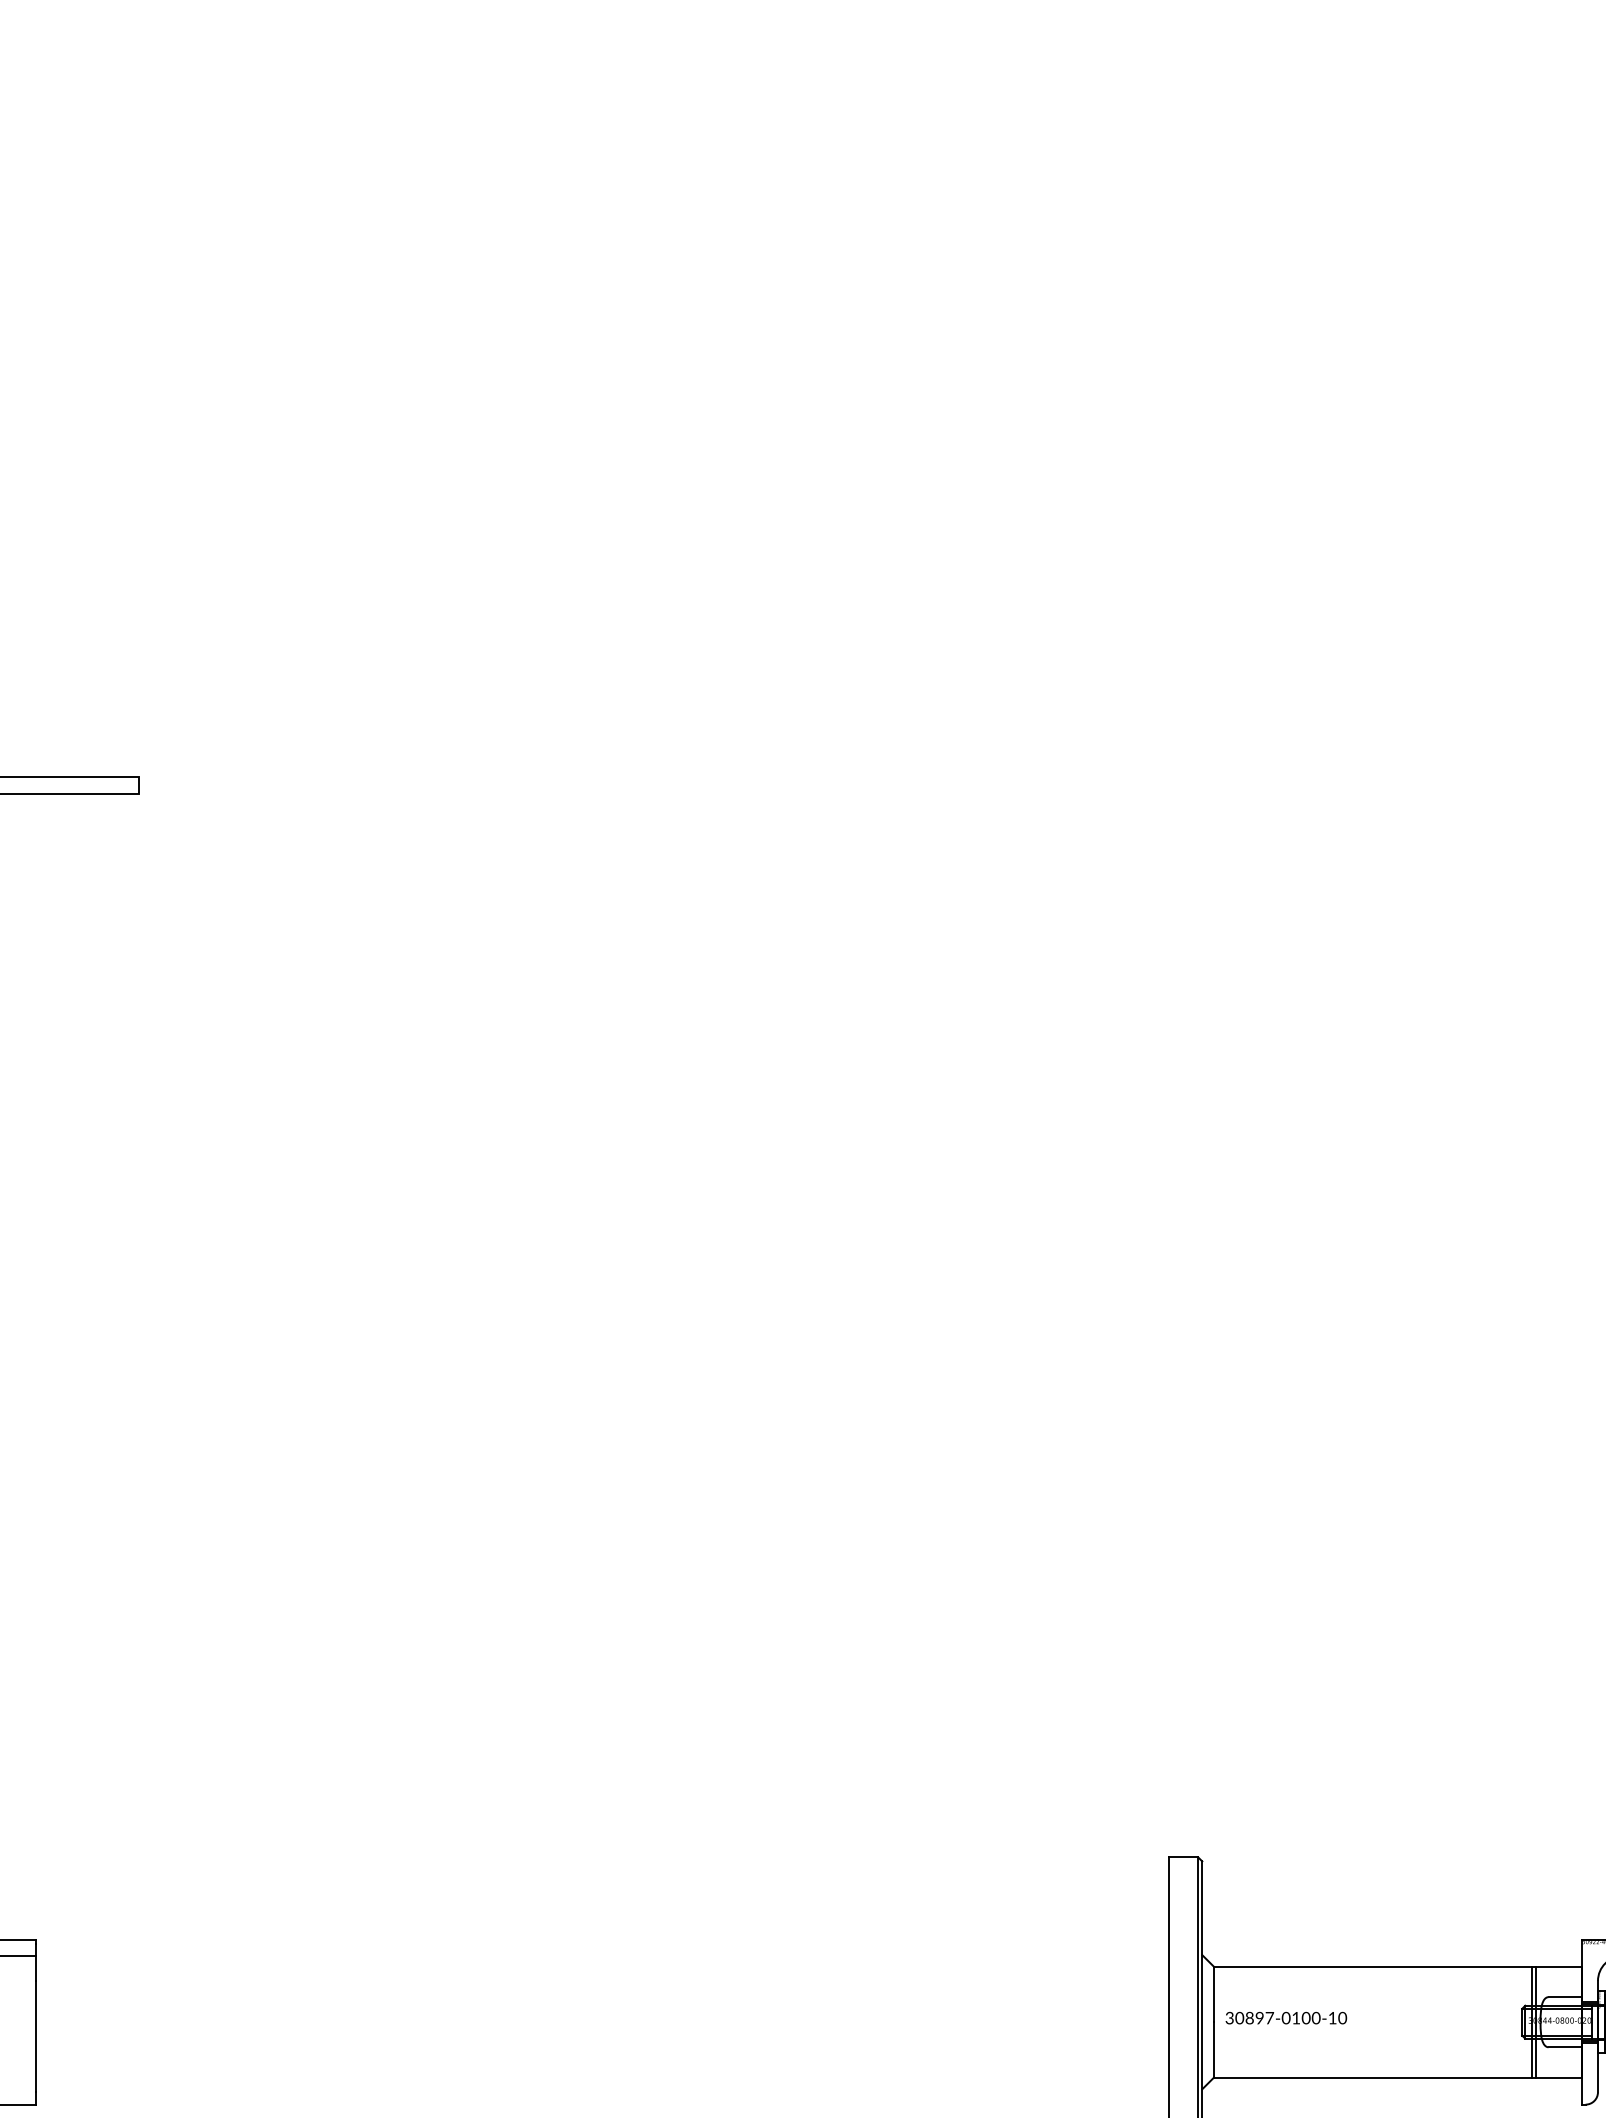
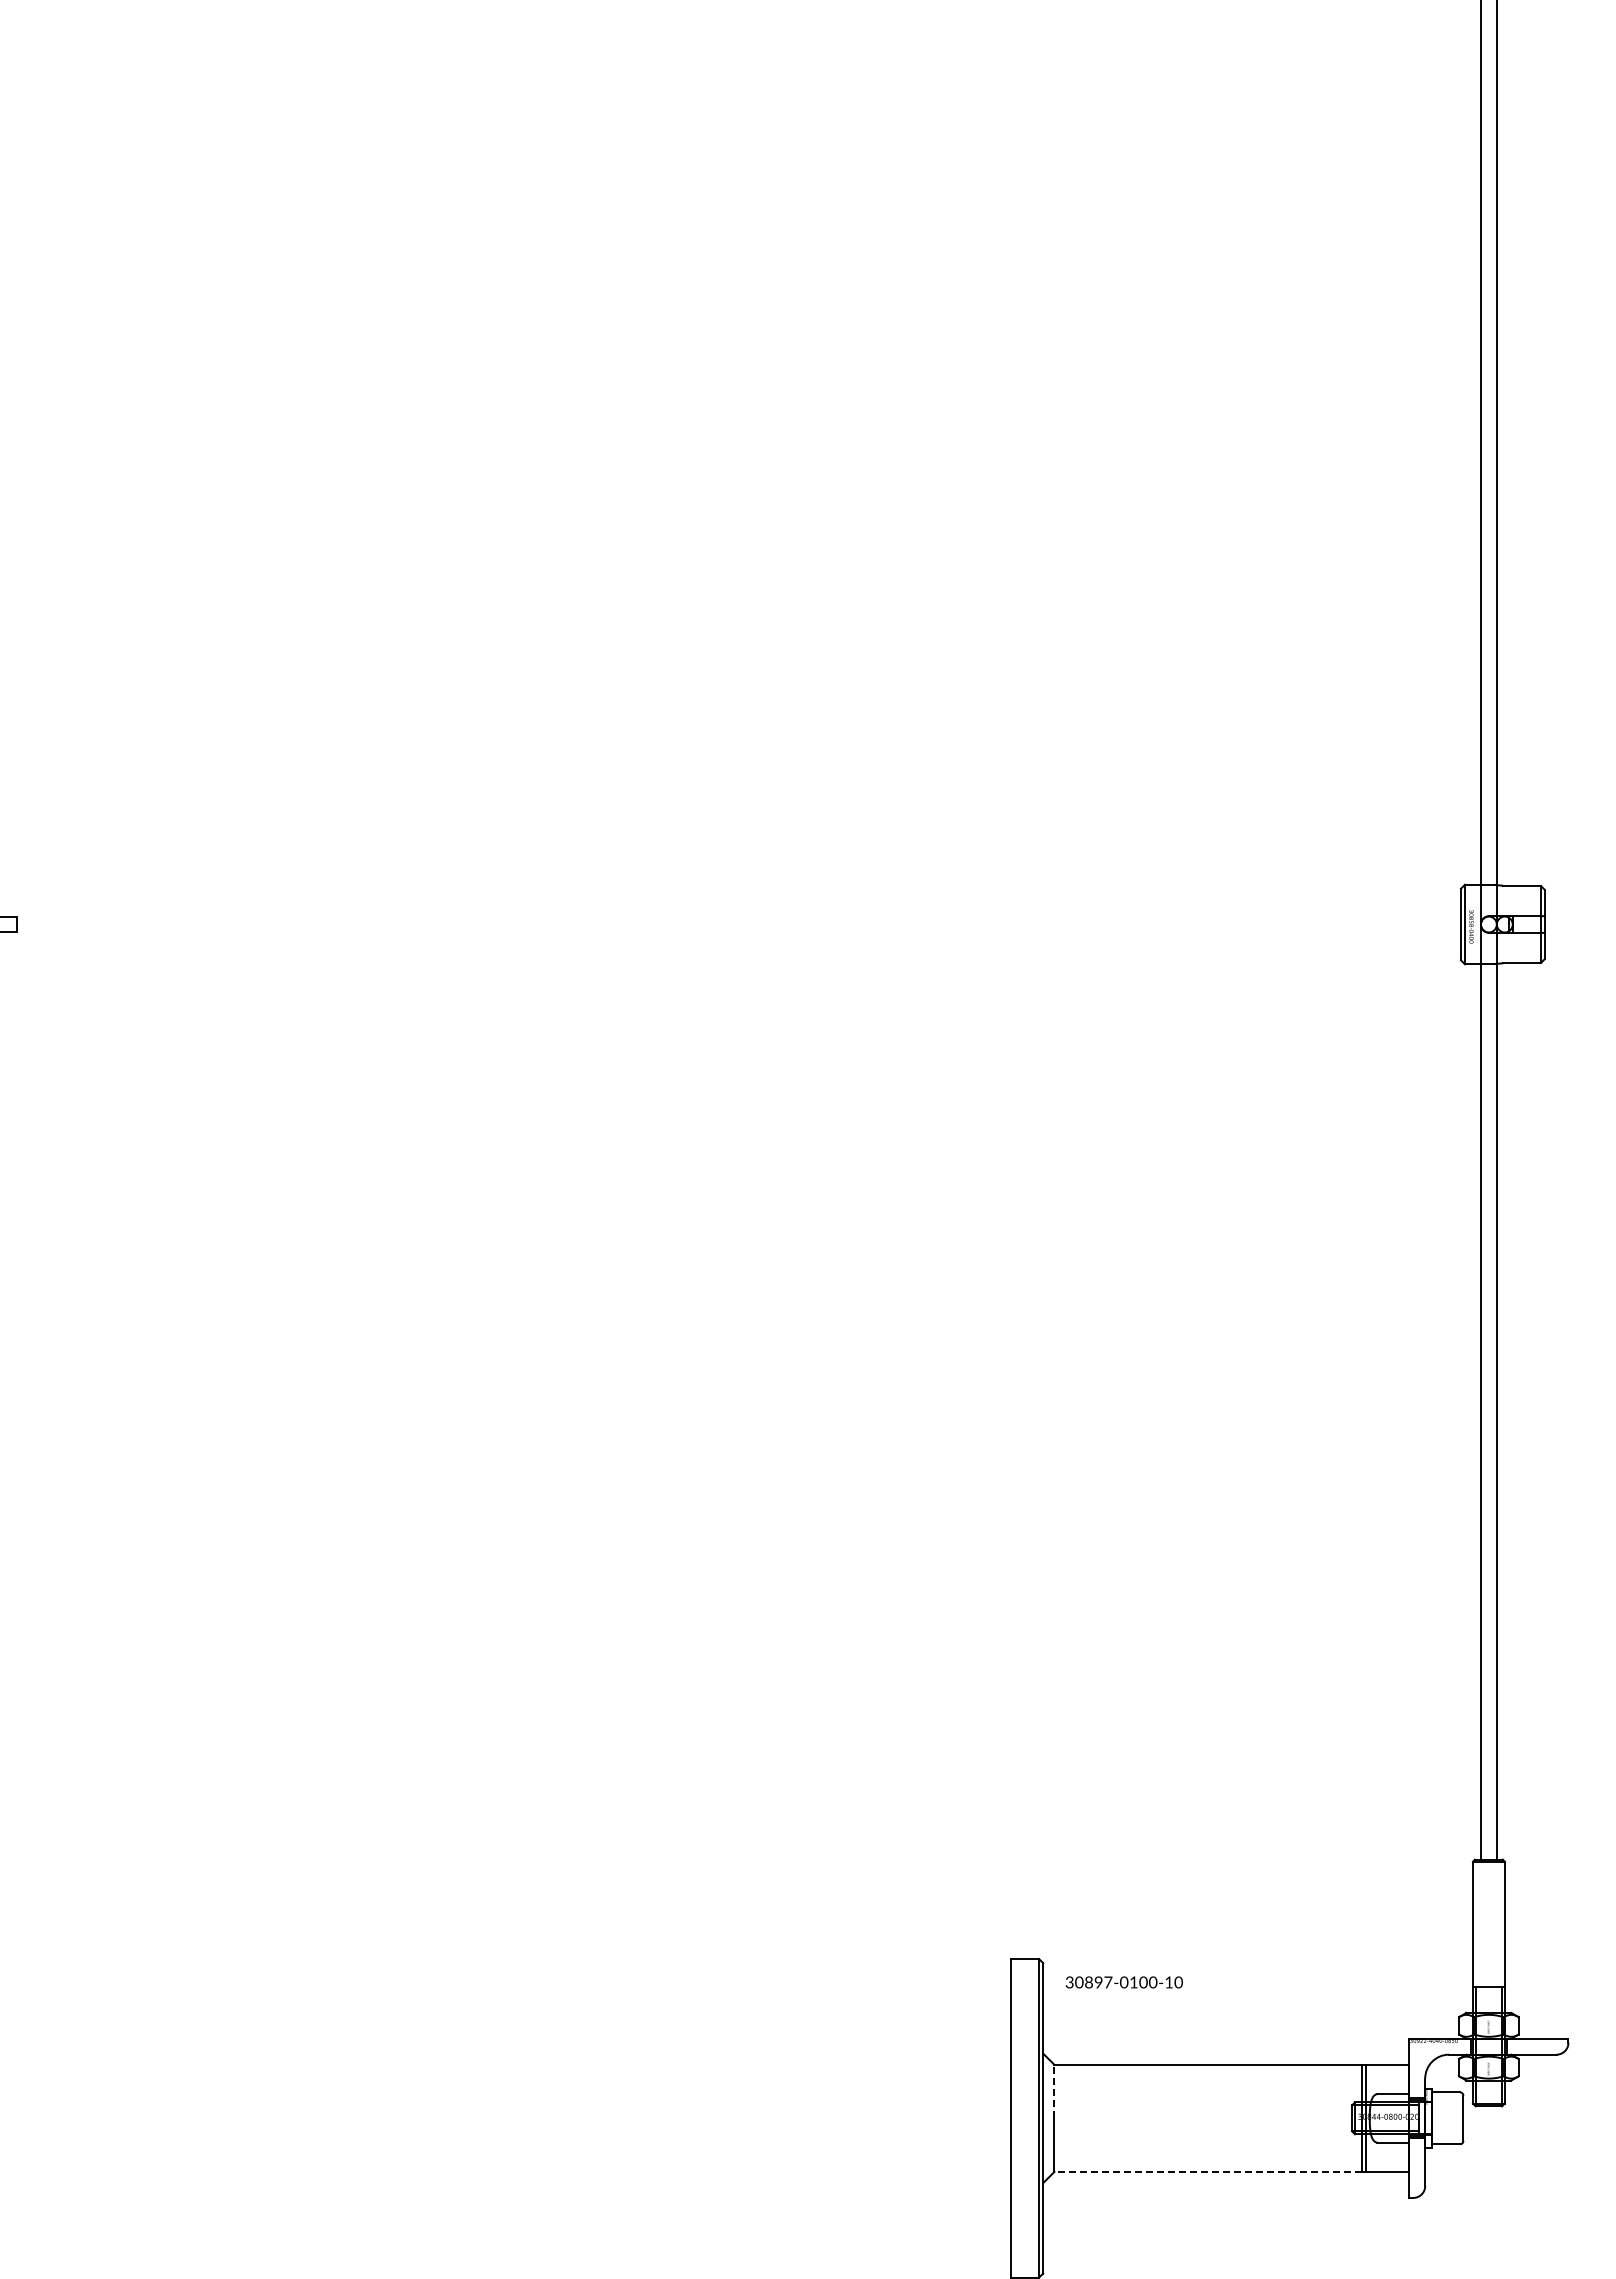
line: (1213, 1994) -> (1054, 2091), solid -> dashed
text: (1285, 2018) -> (1123, 1982), moved
line: (1373, 2077) -> (1208, 2171), solid -> dashed

